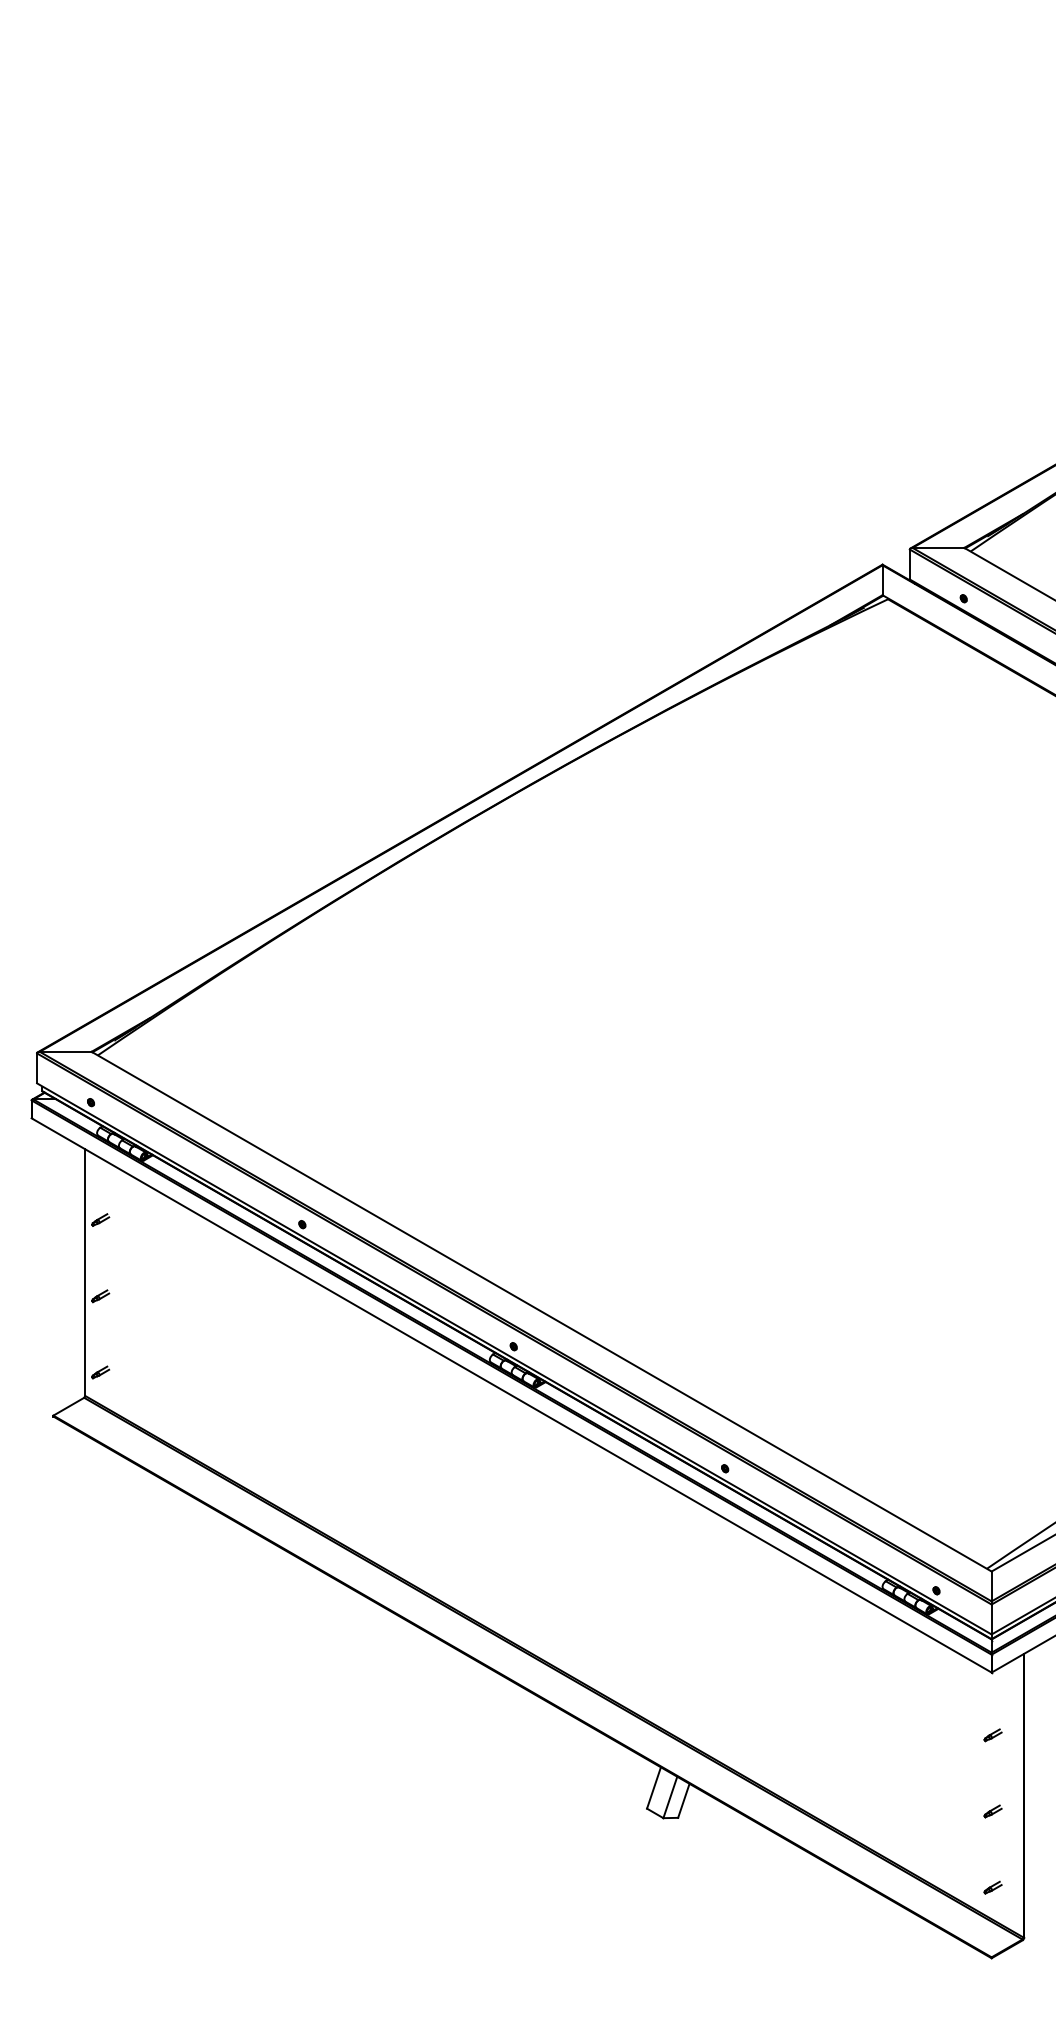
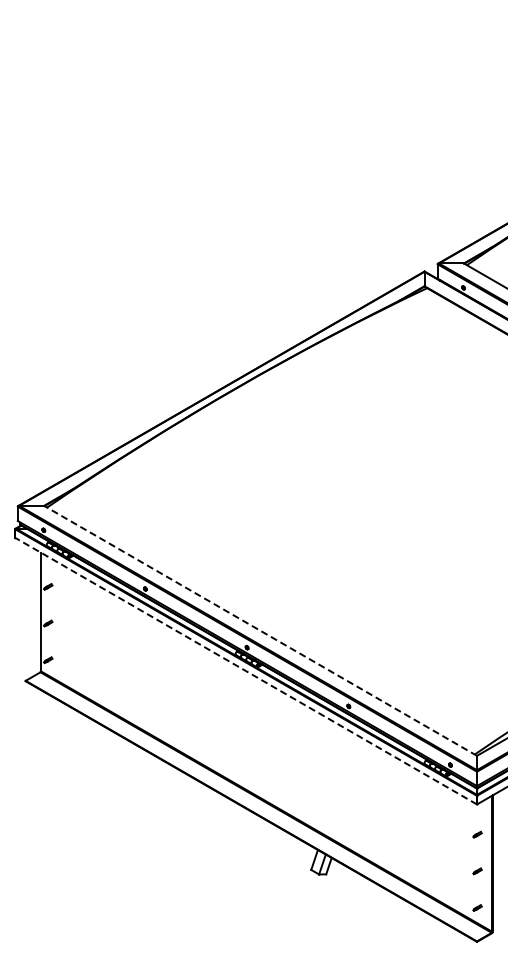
line: (541, 1310) -> (260, 630), solid -> dashed
line: (512, 1396) -> (246, 671), solid -> dashed

